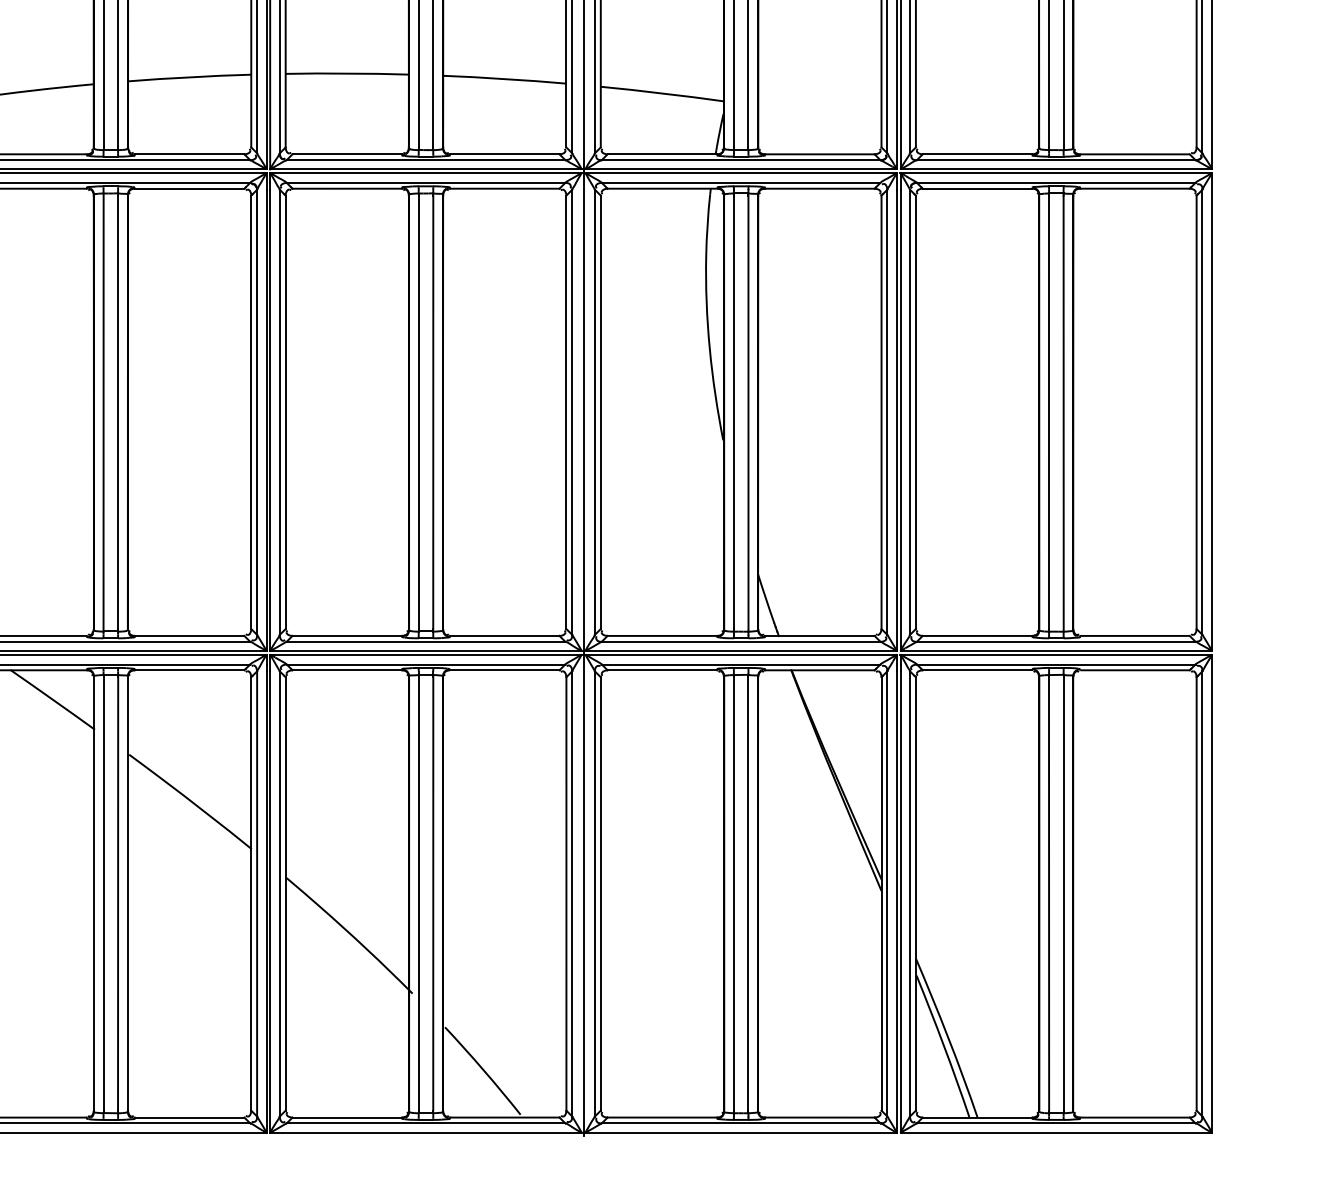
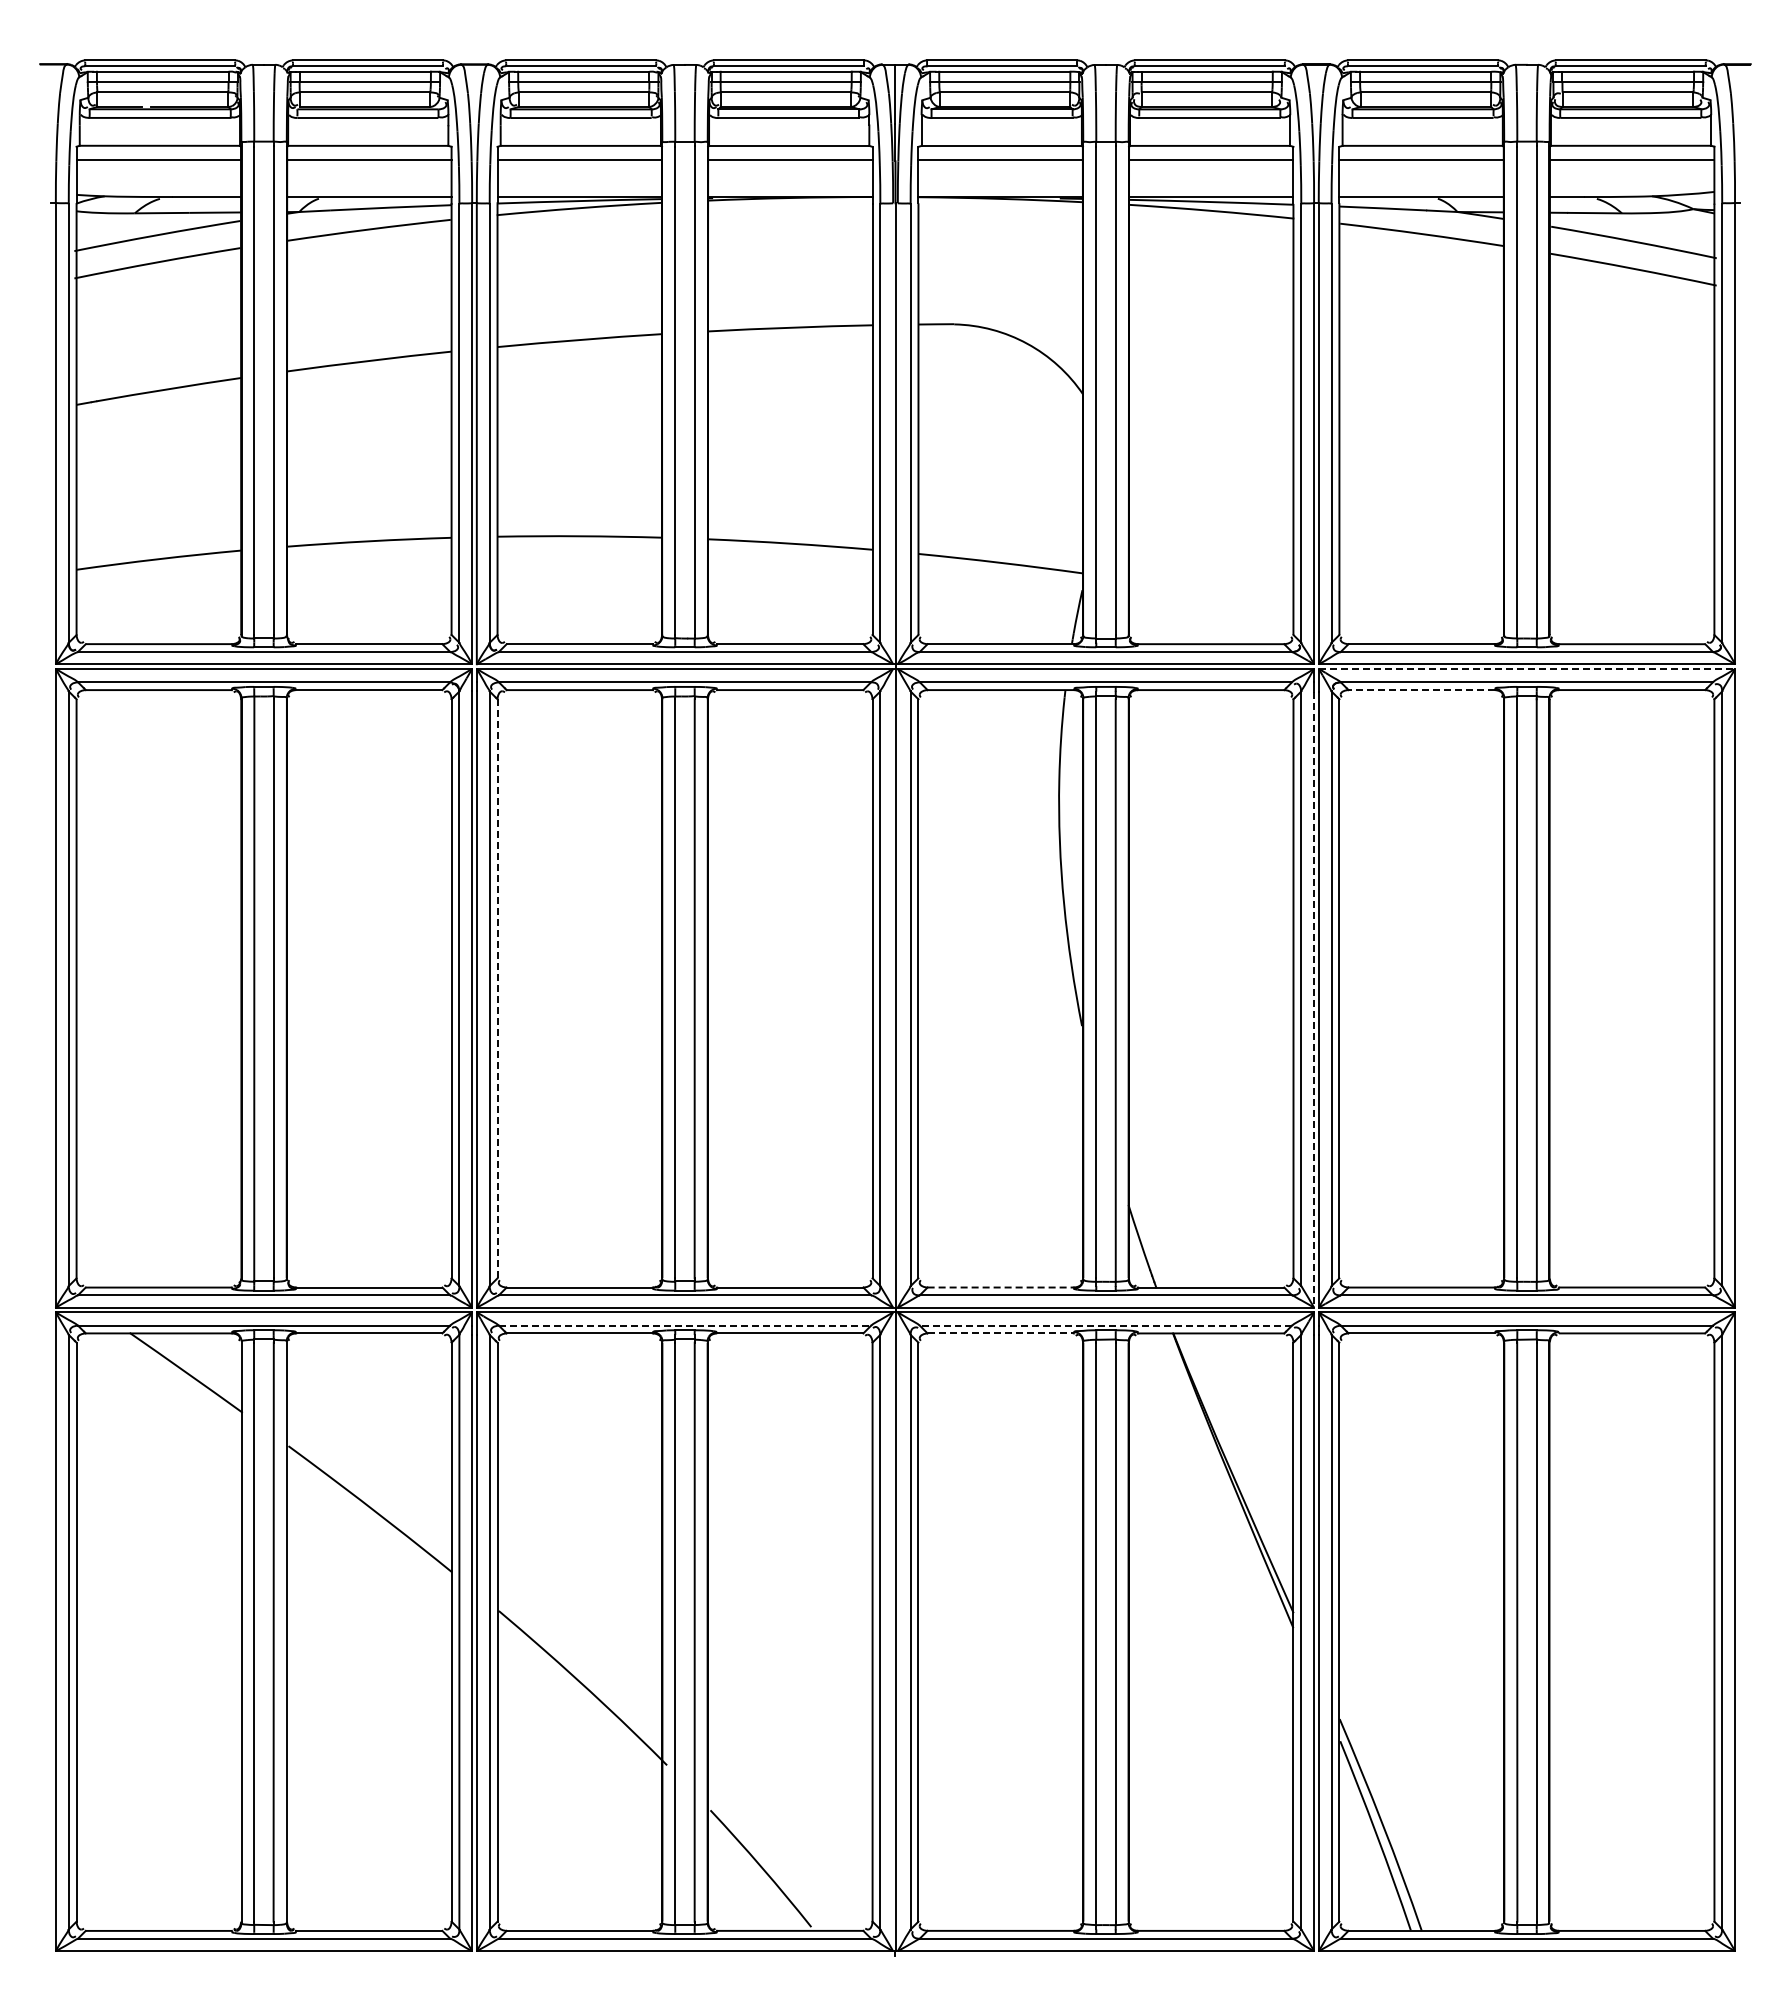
line: (1056, 172) -> (1527, 668), solid -> dashed
line: (977, 189) -> (1421, 690), solid -> dashed
line: (285, 412) -> (497, 988), solid -> dashed
line: (897, 421) -> (1314, 1000), solid -> dashed
line: (662, 635) -> (1001, 1287), solid -> dashed
line: (426, 664) -> (685, 1325), solid -> dashed
line: (740, 664) -> (1105, 1325), solid -> dashed
line: (662, 670) -> (1001, 1333), solid -> dashed

